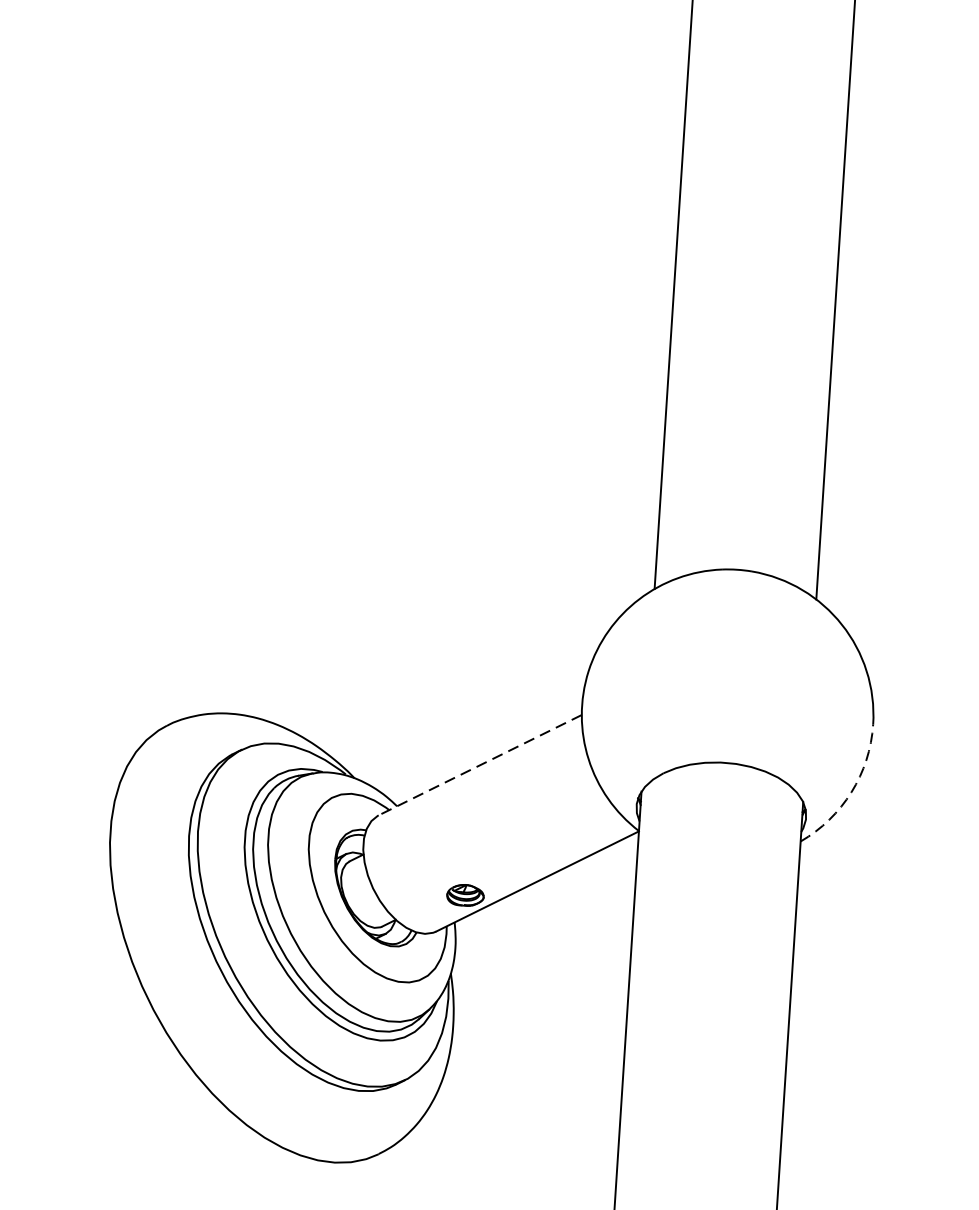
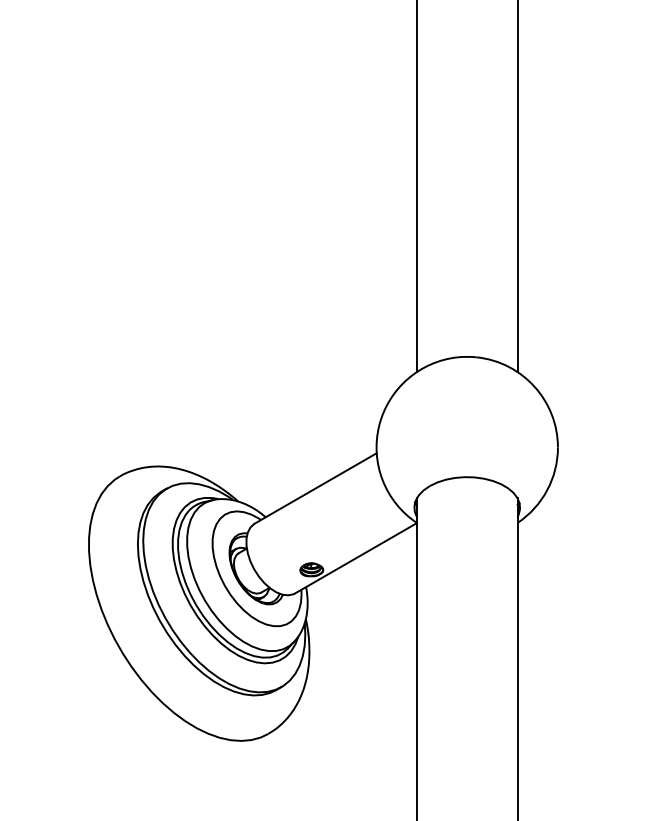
line: (479, 765) -> (315, 488), dashed -> solid
arc: (851, 792) -> (547, 490), dashed -> solid

